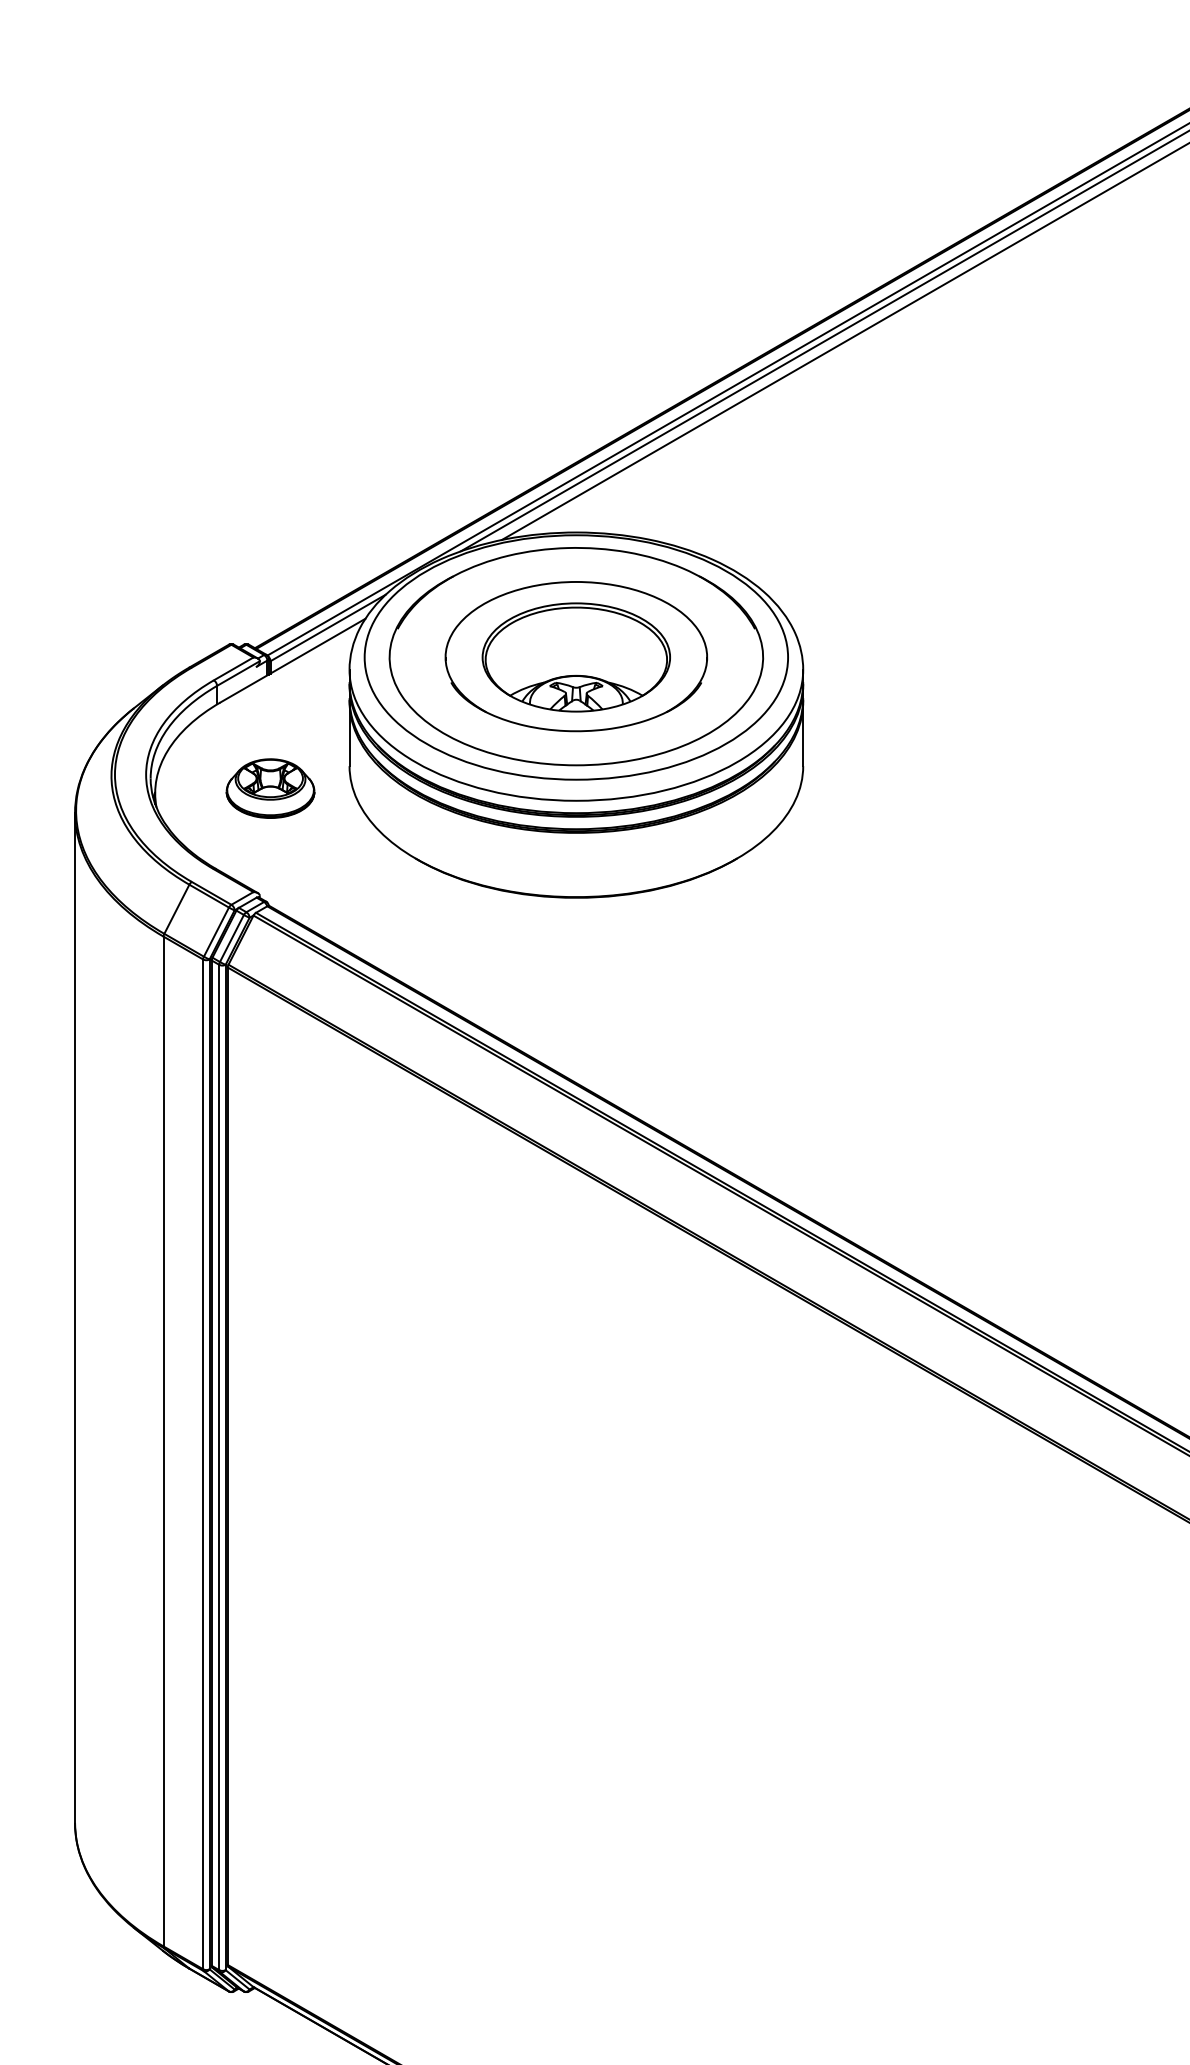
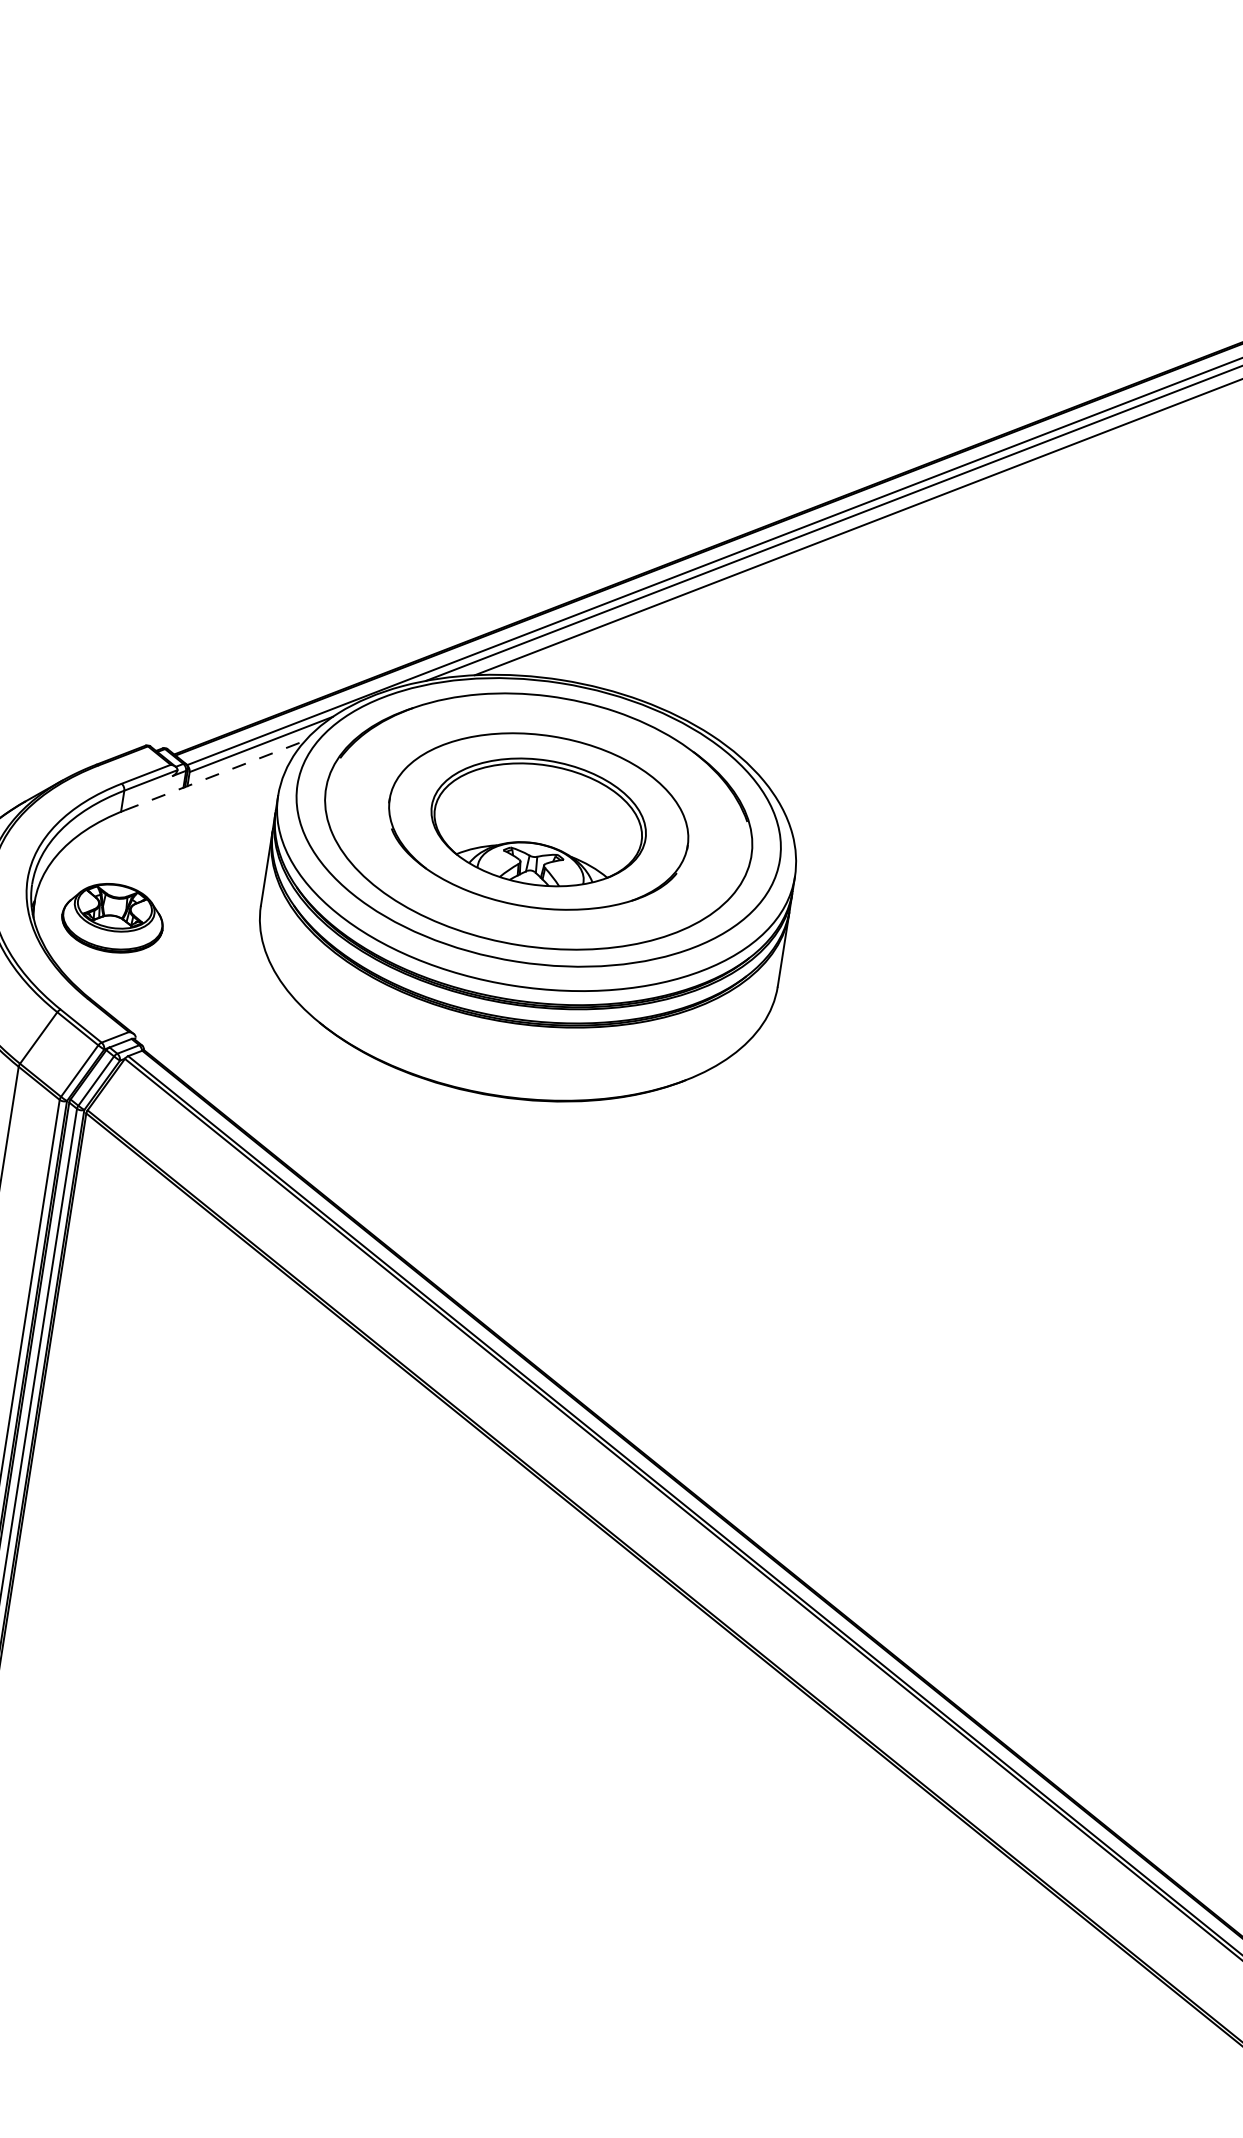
line: (292, 660) -> (214, 775), solid -> dashed
part: (270, 788) -> (113, 917), moved

